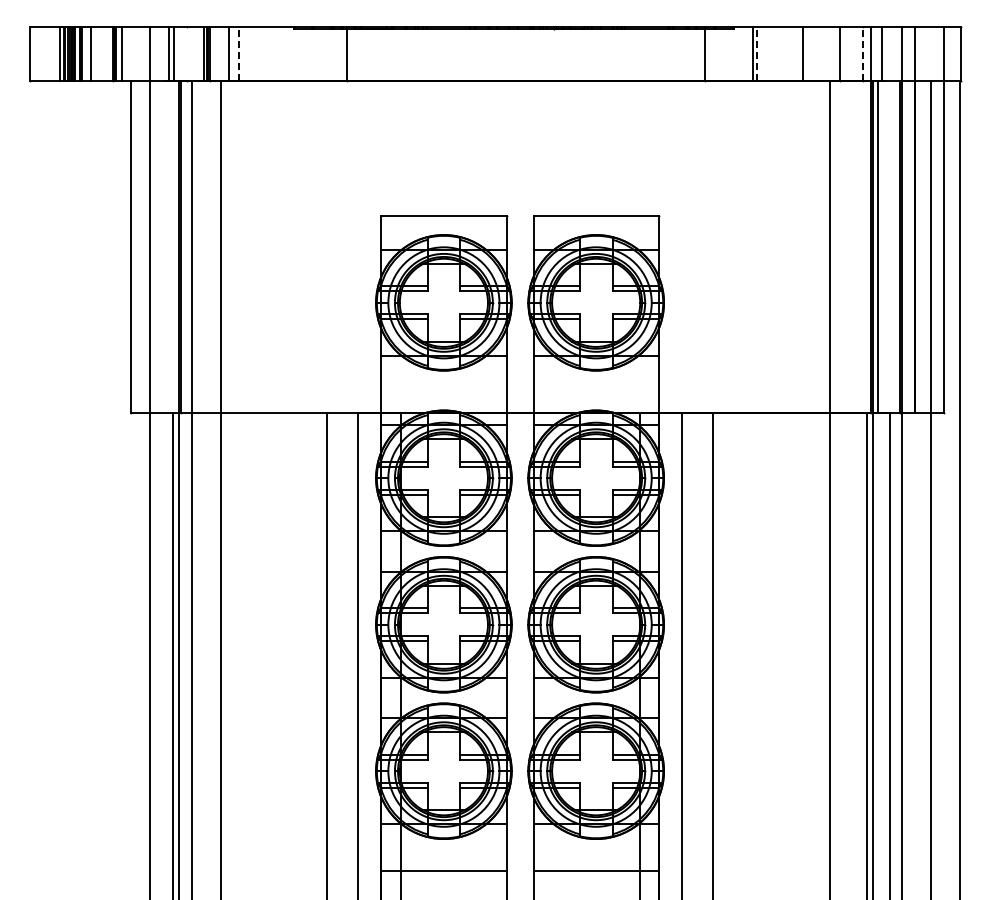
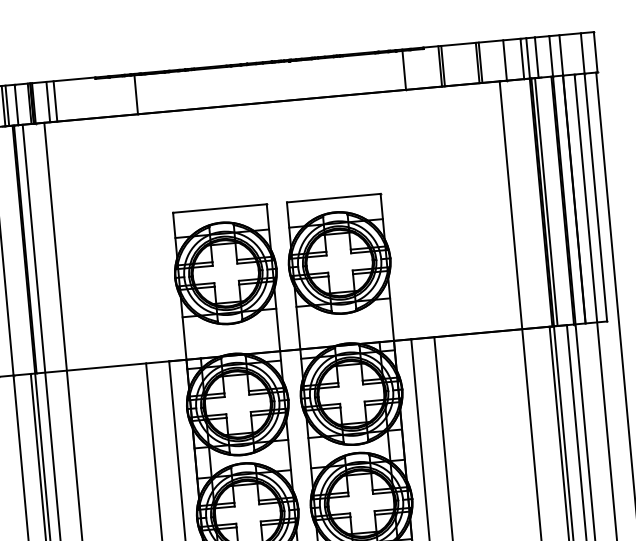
line: (186, 54) -> (16, 105), added
line: (238, 54) -> (55, 101), dashed -> solid
line: (757, 54) -> (443, 66), dashed -> solid
line: (807, 54) -> (480, 62), added
line: (863, 54) -> (522, 59), dashed -> solid

